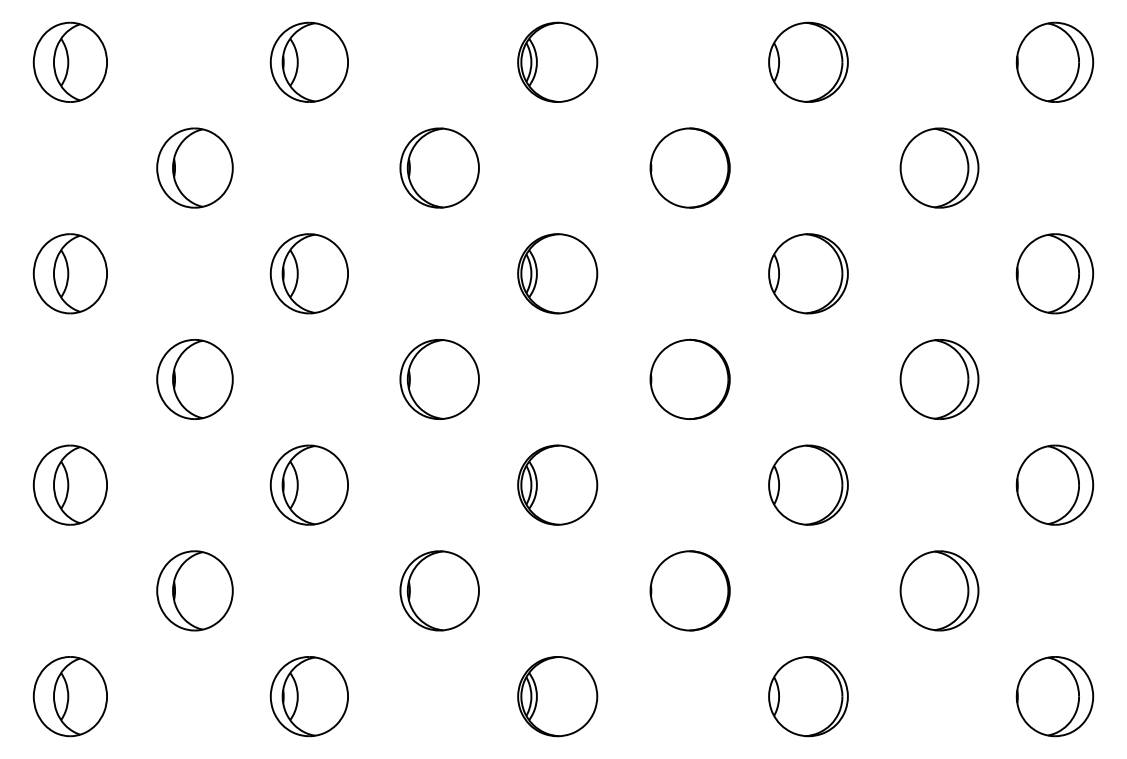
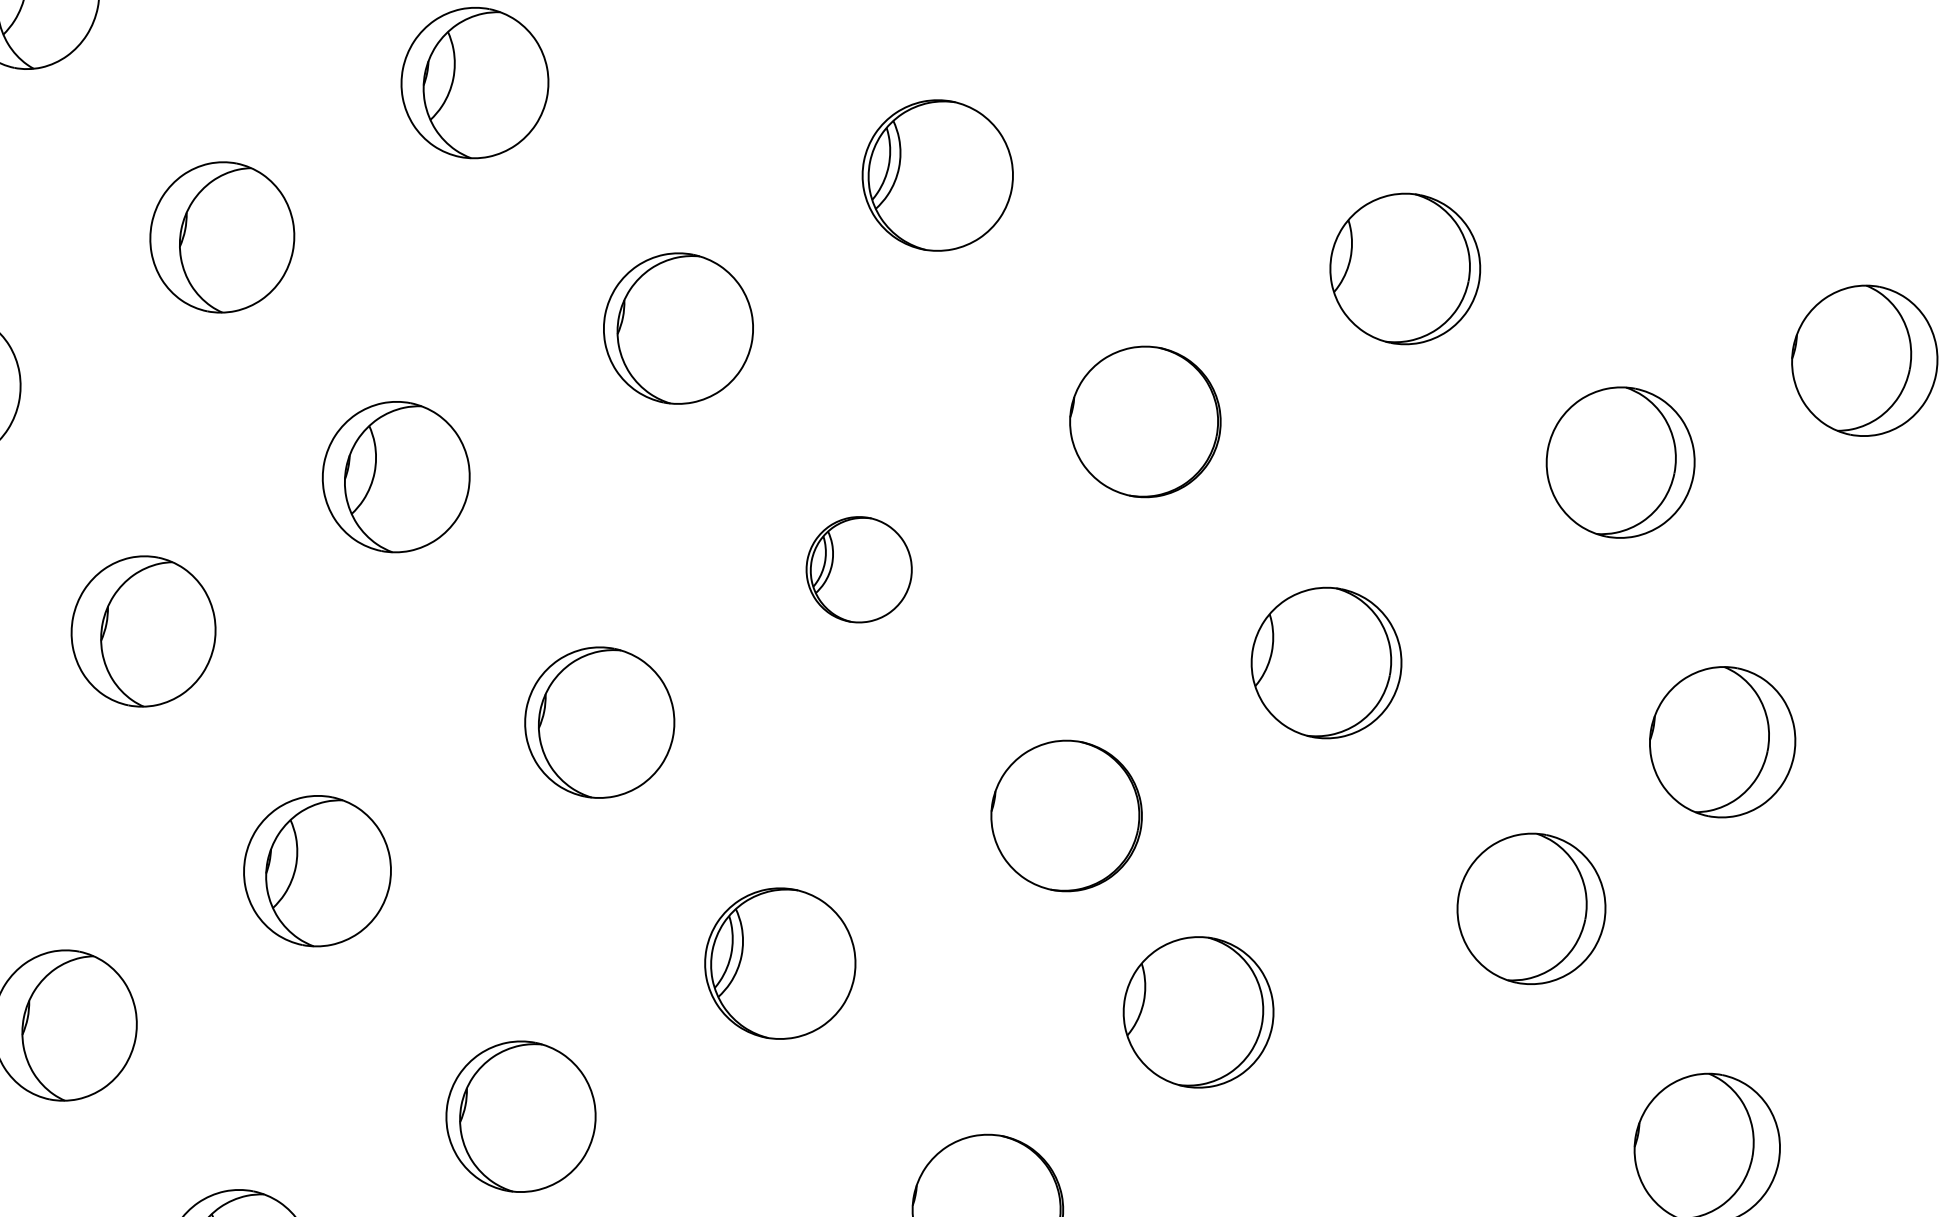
part: (939, 167) -> (1620, 461), moved
part: (557, 273) -> (858, 568), size x0.7
part: (1054, 273) -> (1721, 741), moved
part: (808, 484) -> (1198, 1011), moved

